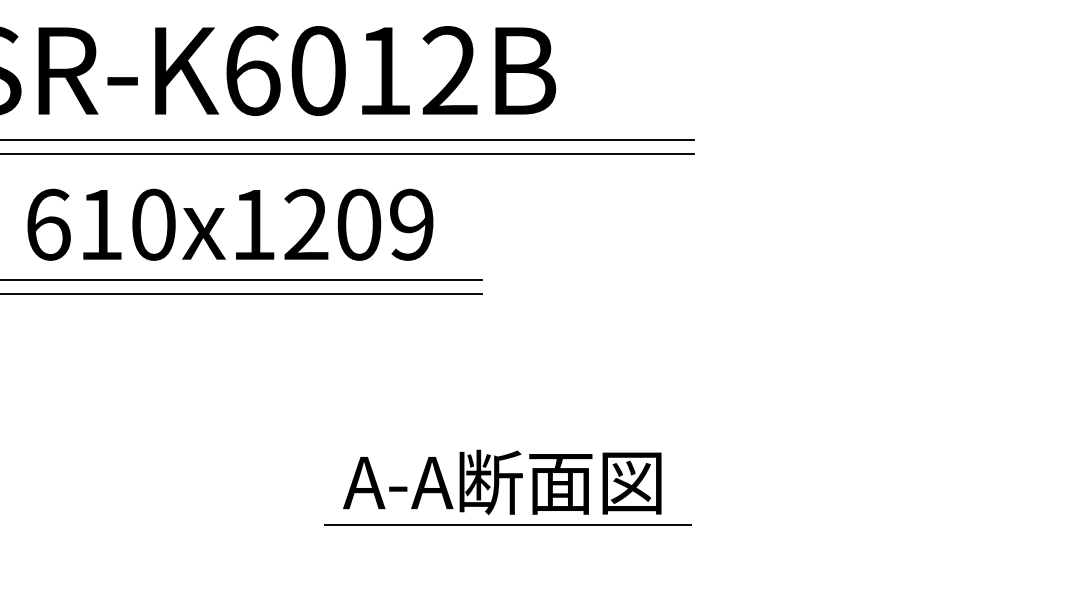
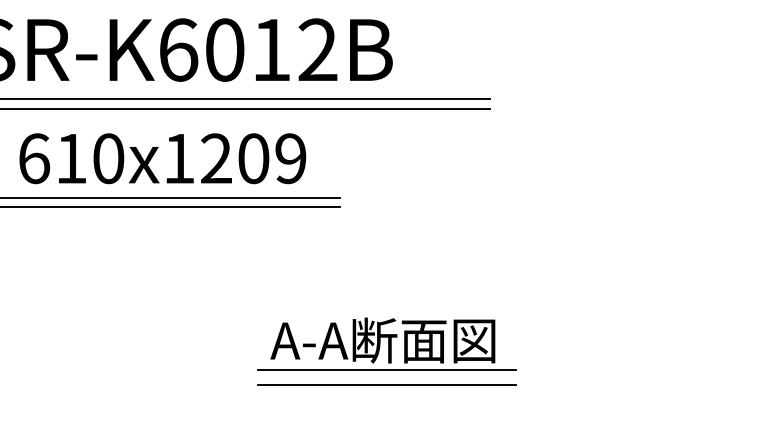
part: (507, 486) -> (386, 343), moved
line: (547, 544) -> (386, 384), added

